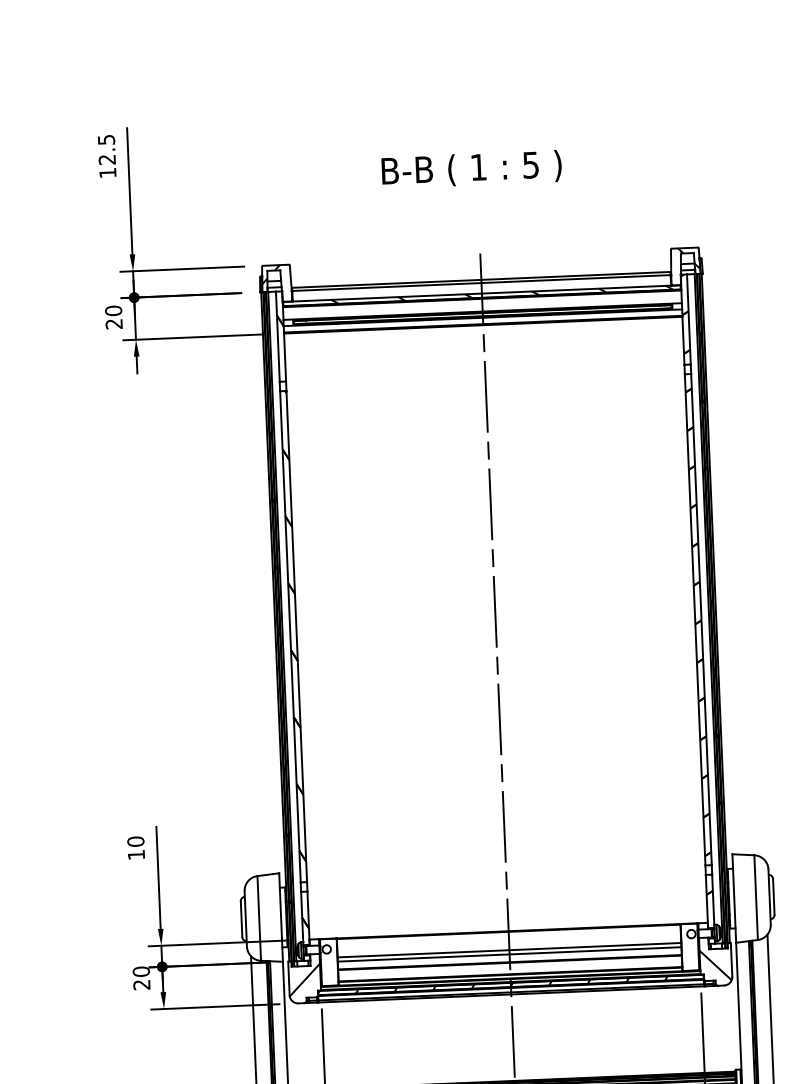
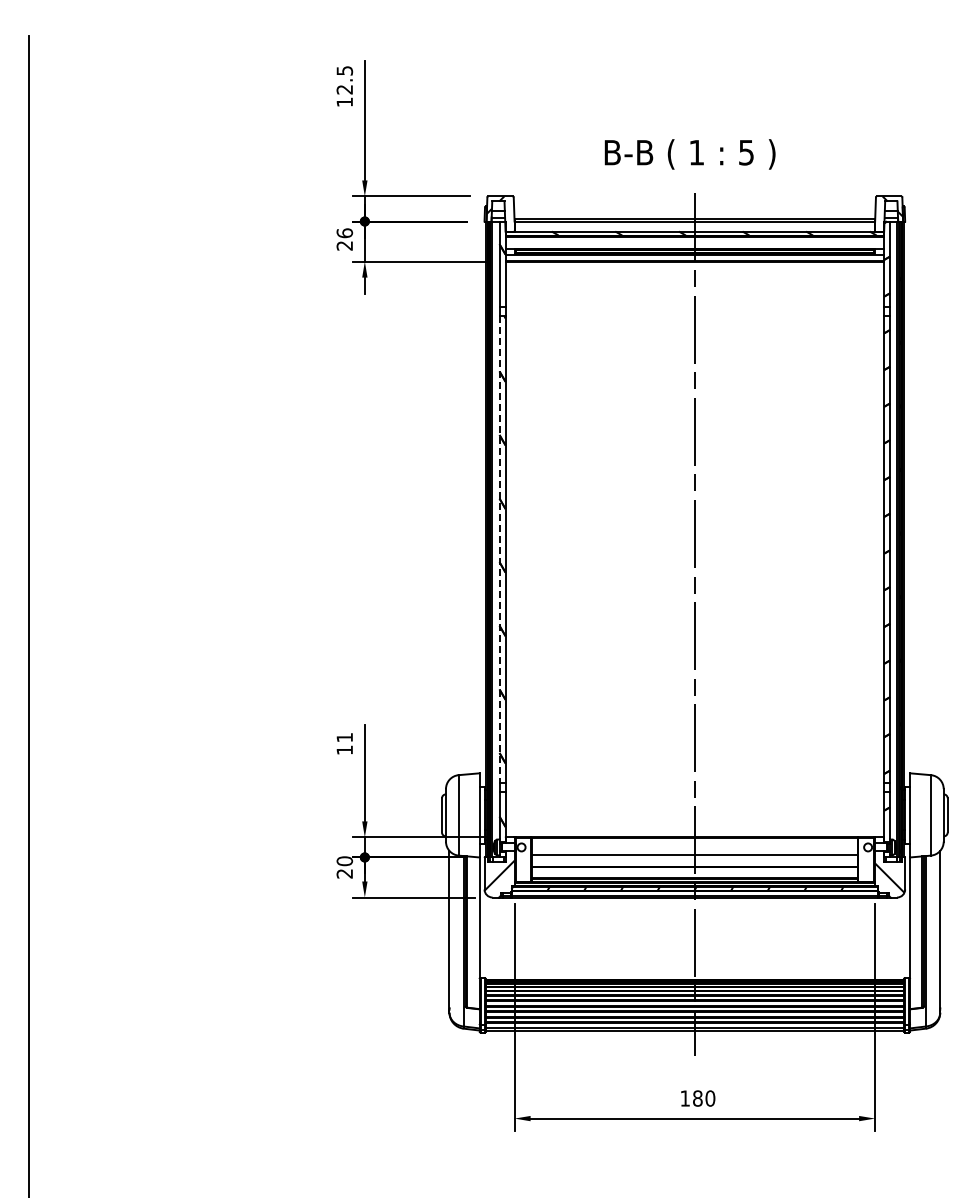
text: (471, 169) -> (689, 154), moved
text: (113, 311) -> (344, 233), 20 -> 26
line: (290, 637) -> (499, 550), solid -> dashed
text: (135, 841) -> (344, 737), 10 -> 11
line: (509, 954) -> (694, 859), removed

